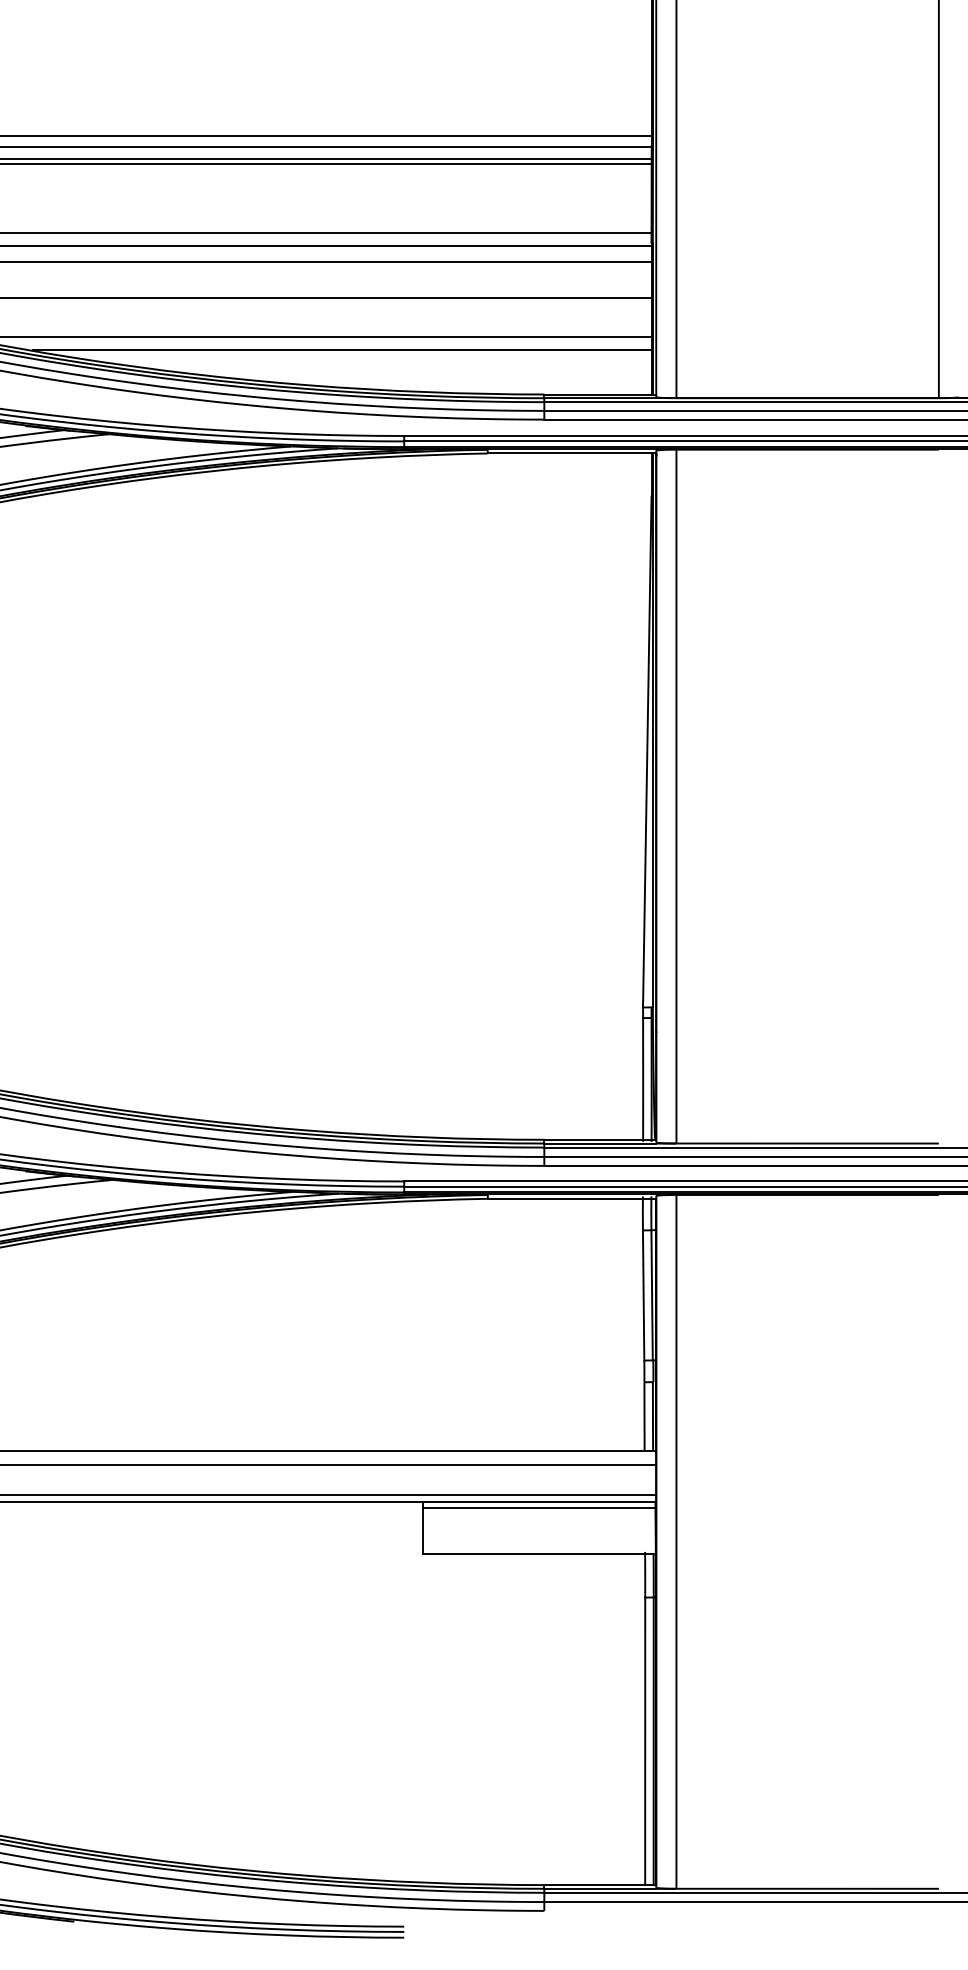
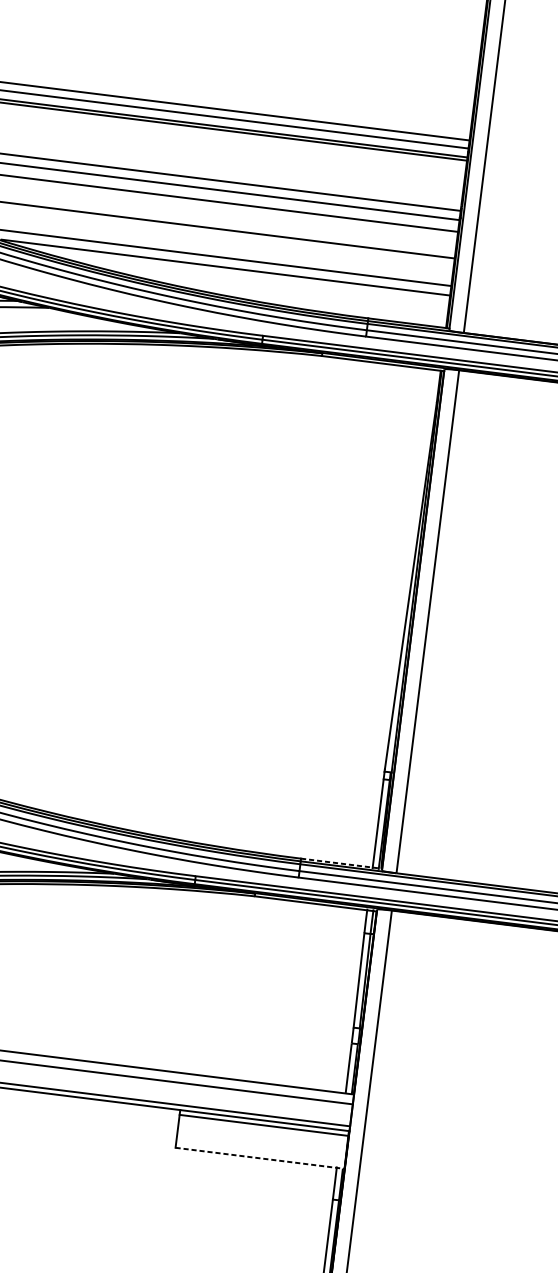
line: (600, 1139) -> (341, 863), solid -> dashed
line: (539, 1553) -> (260, 1158), solid -> dashed

